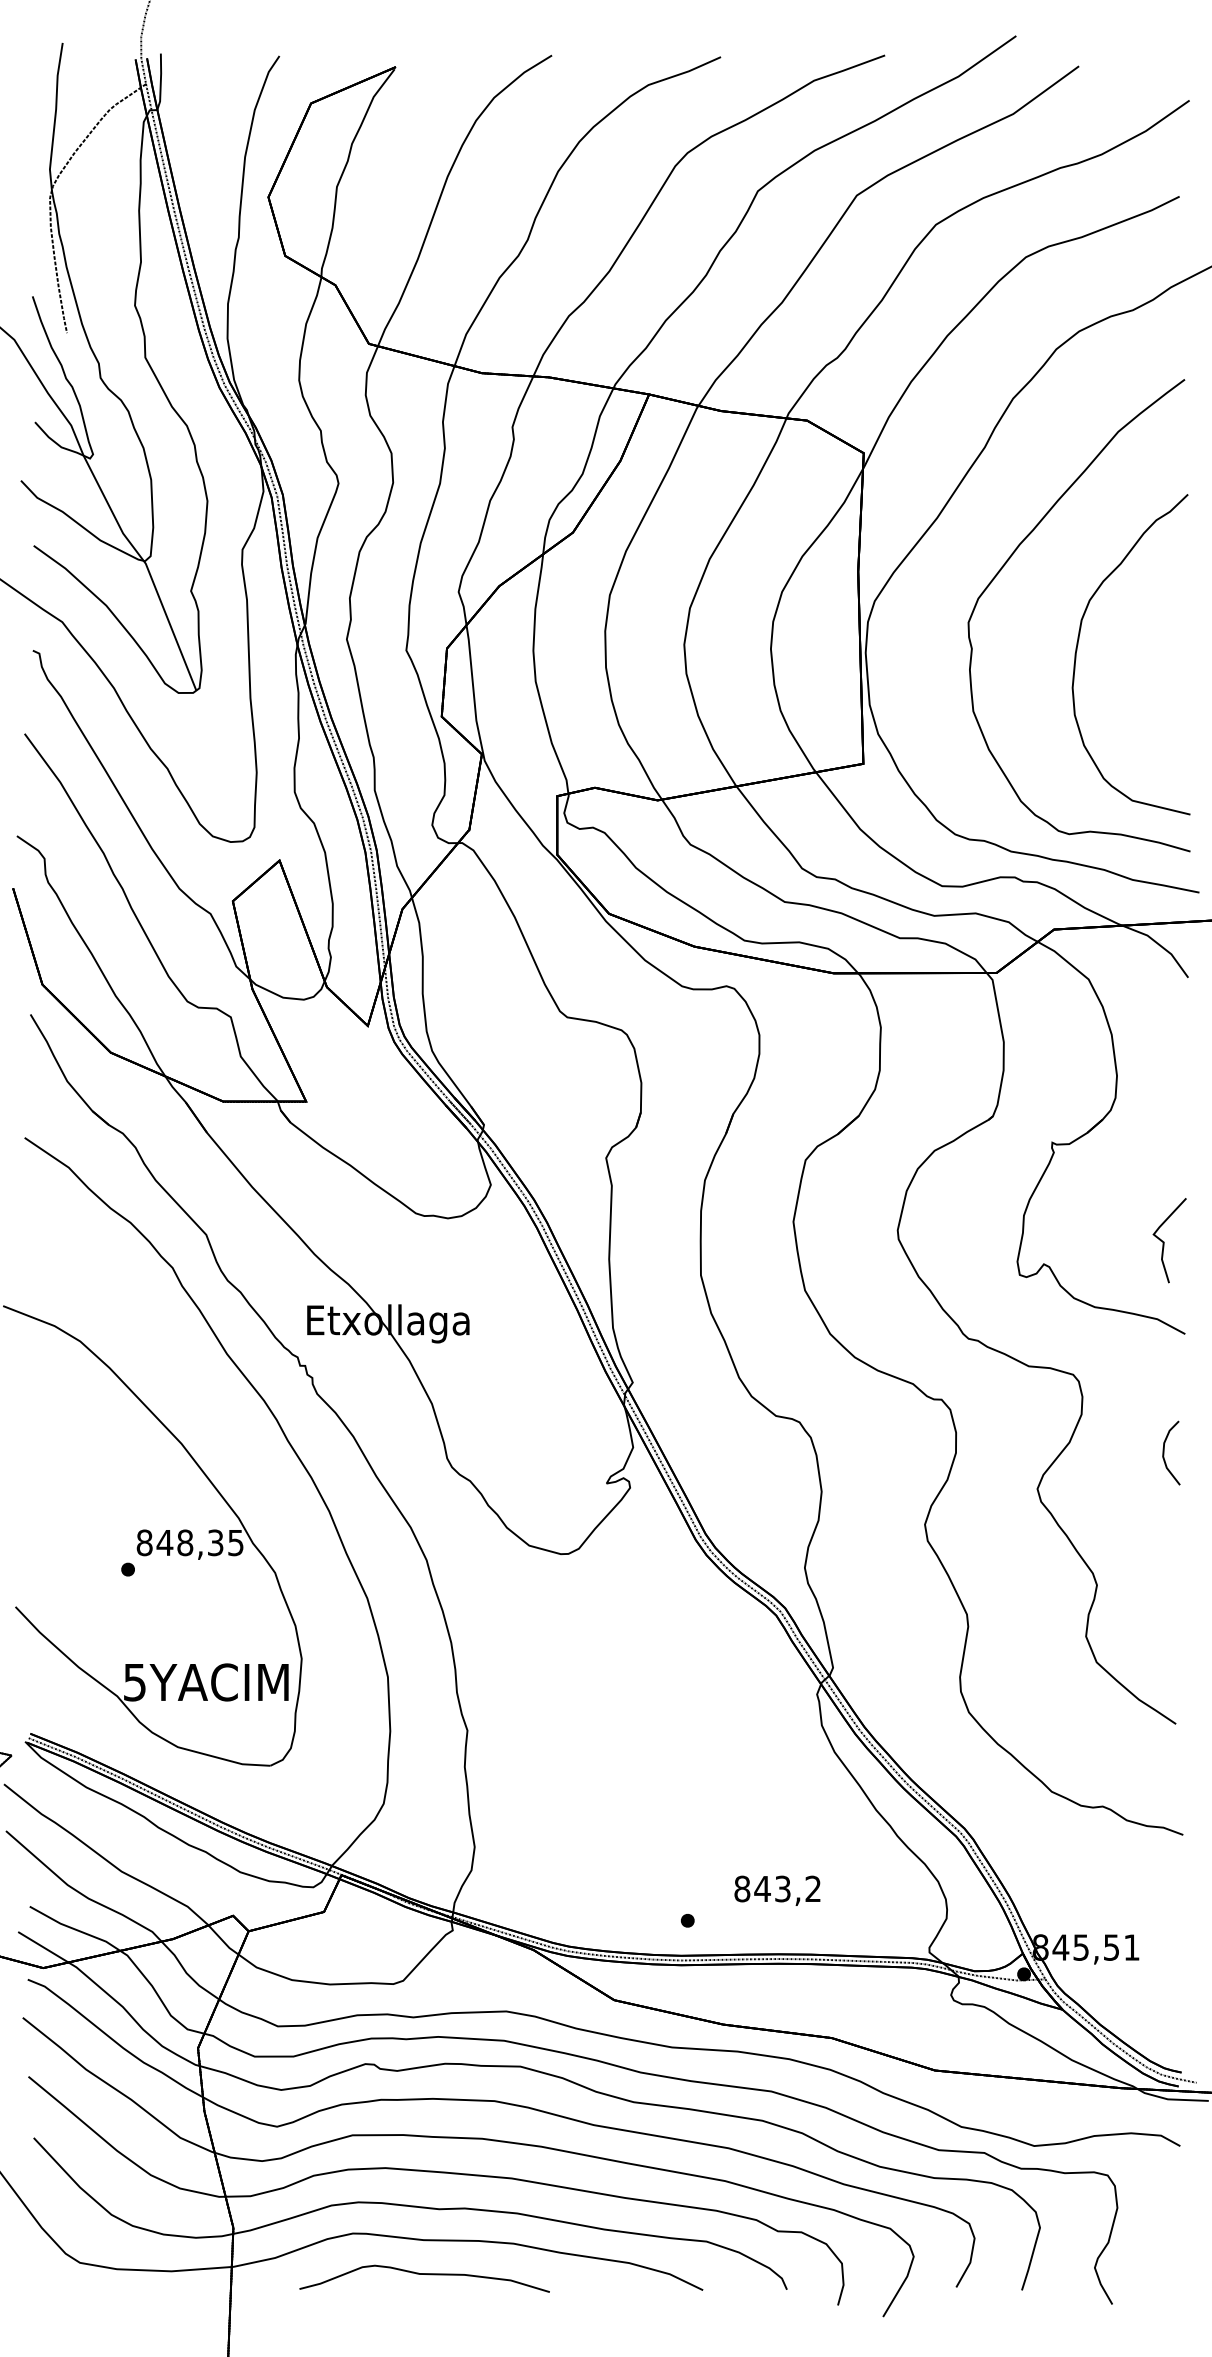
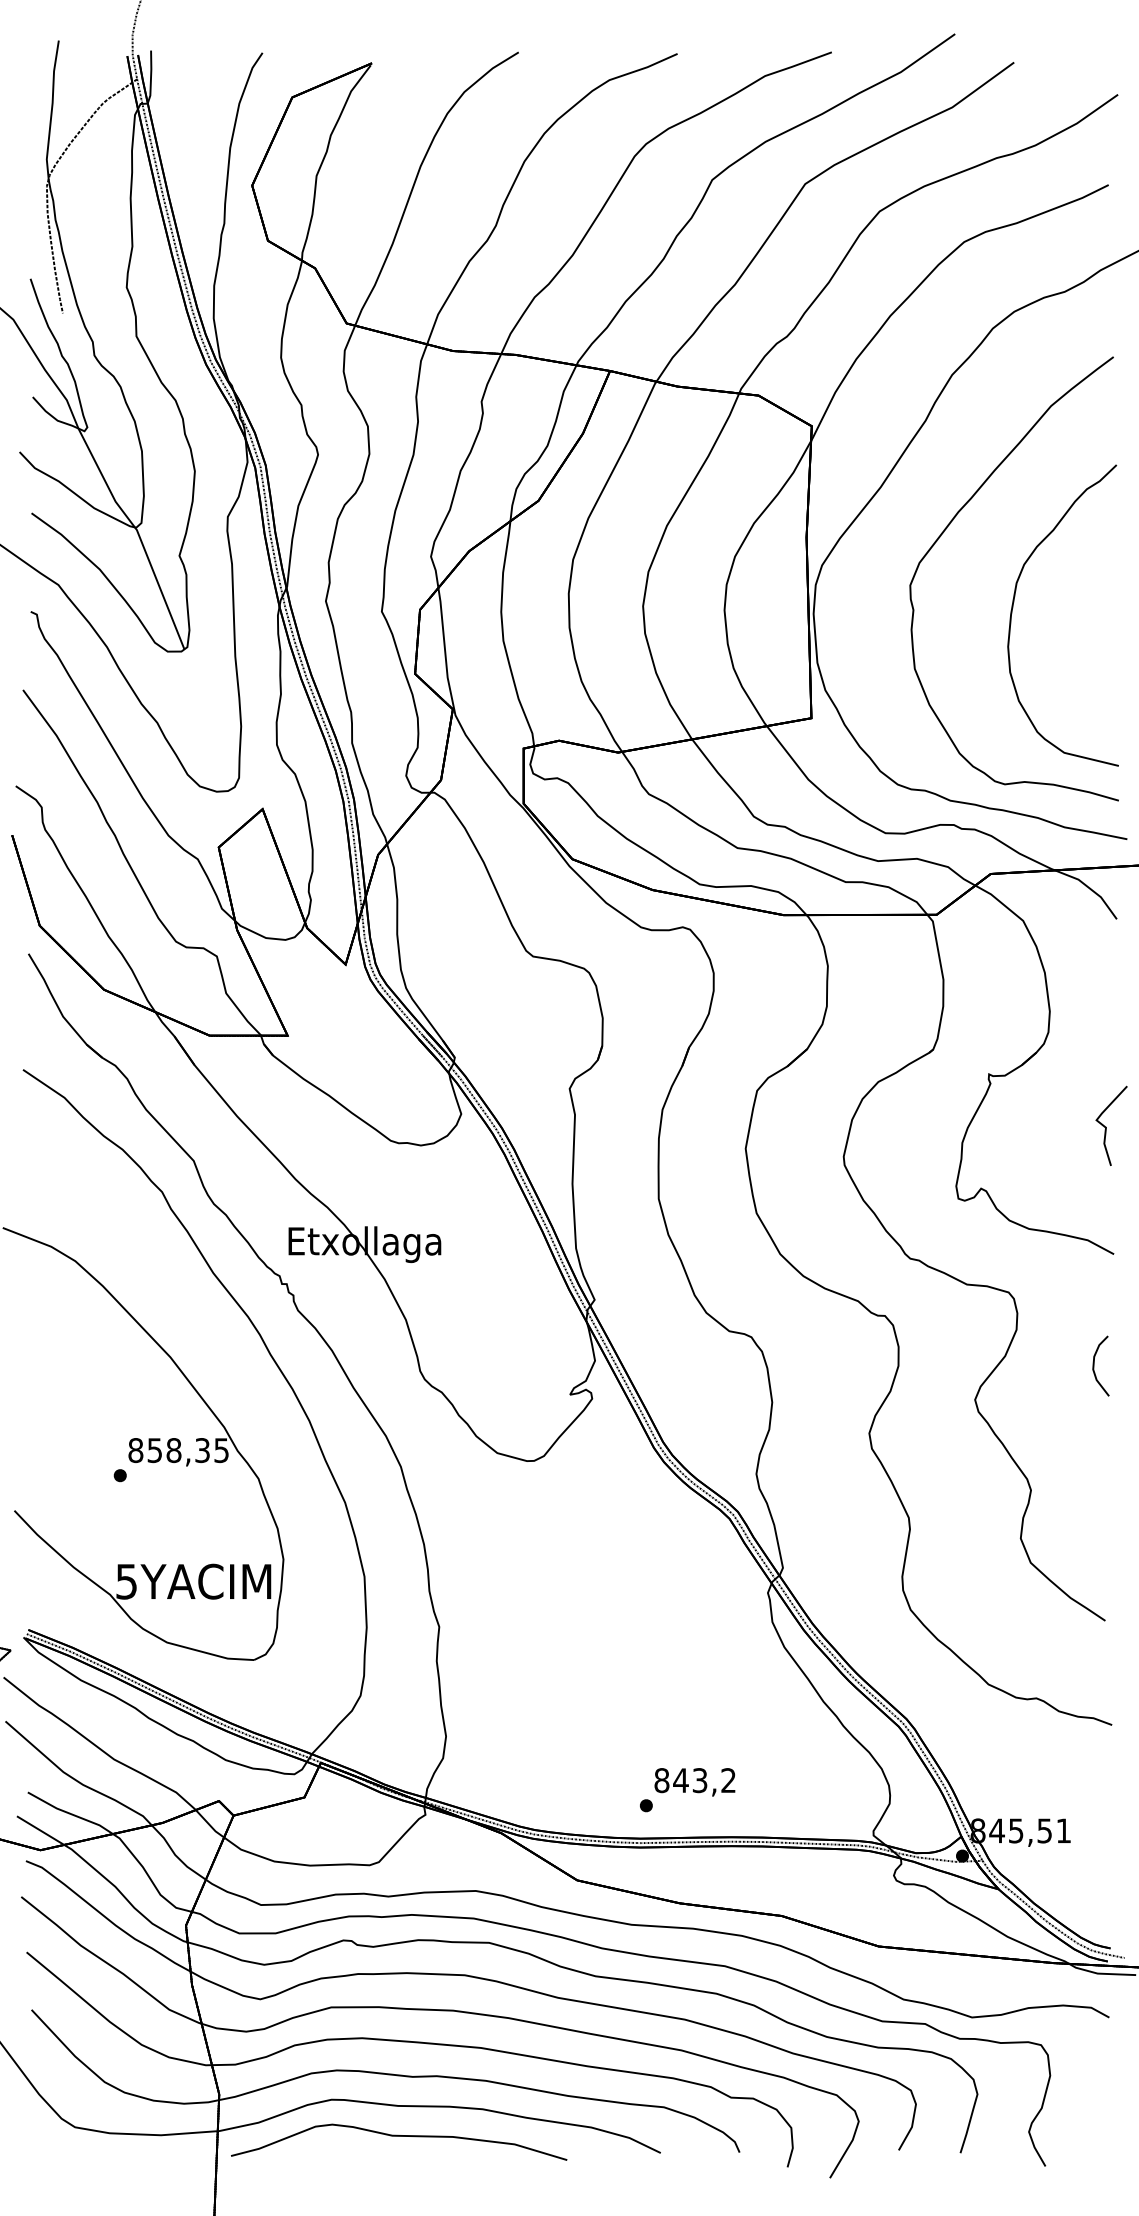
curve: (1164, 1241) -> (1106, 1126), moved
text: (164, 1543) -> (154, 1451), 848,35 -> 858,35
text: (777, 1890) -> (694, 1781), moved
part: (424, 2278) -> (398, 2142), size x1.43

